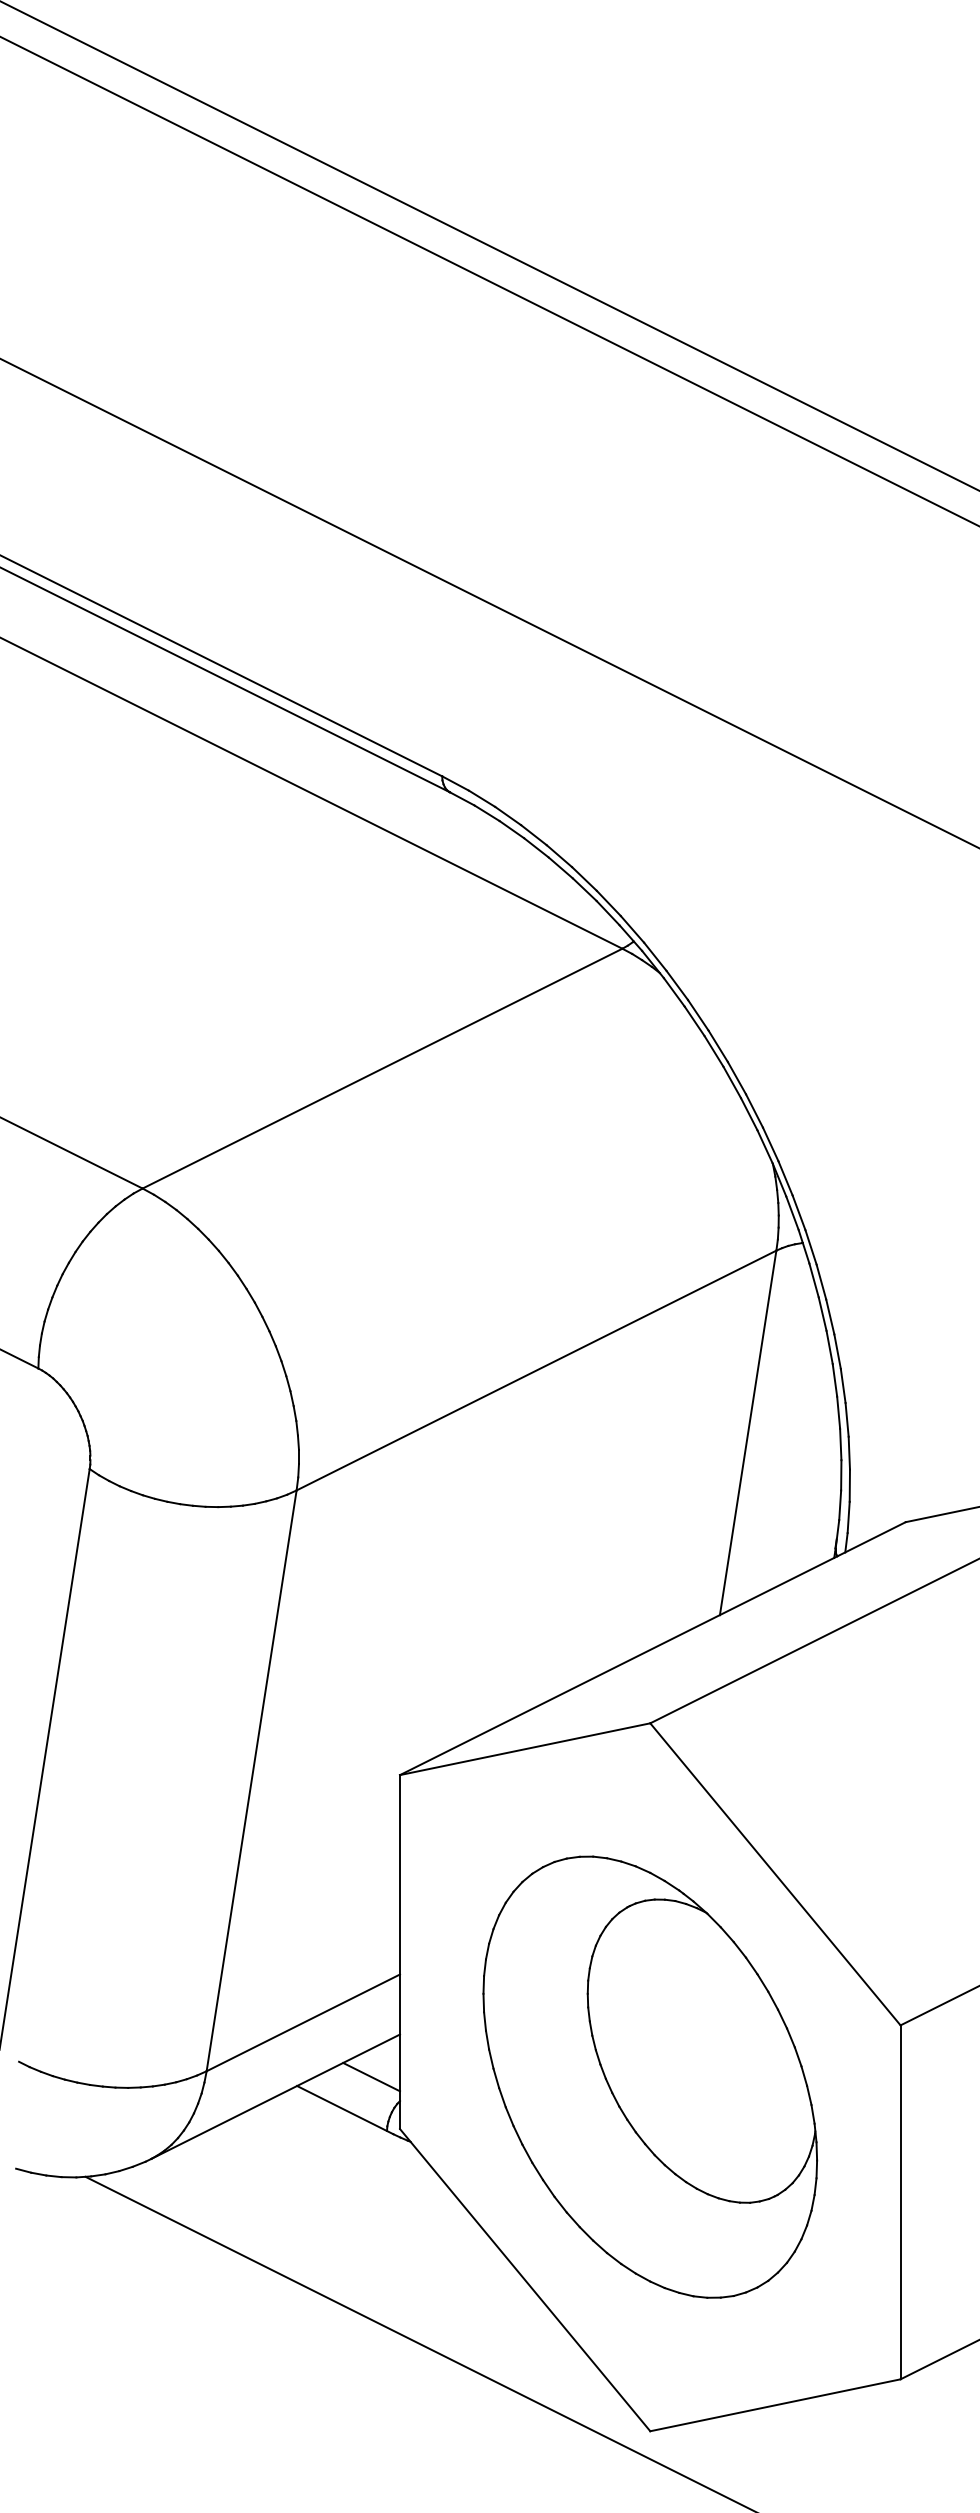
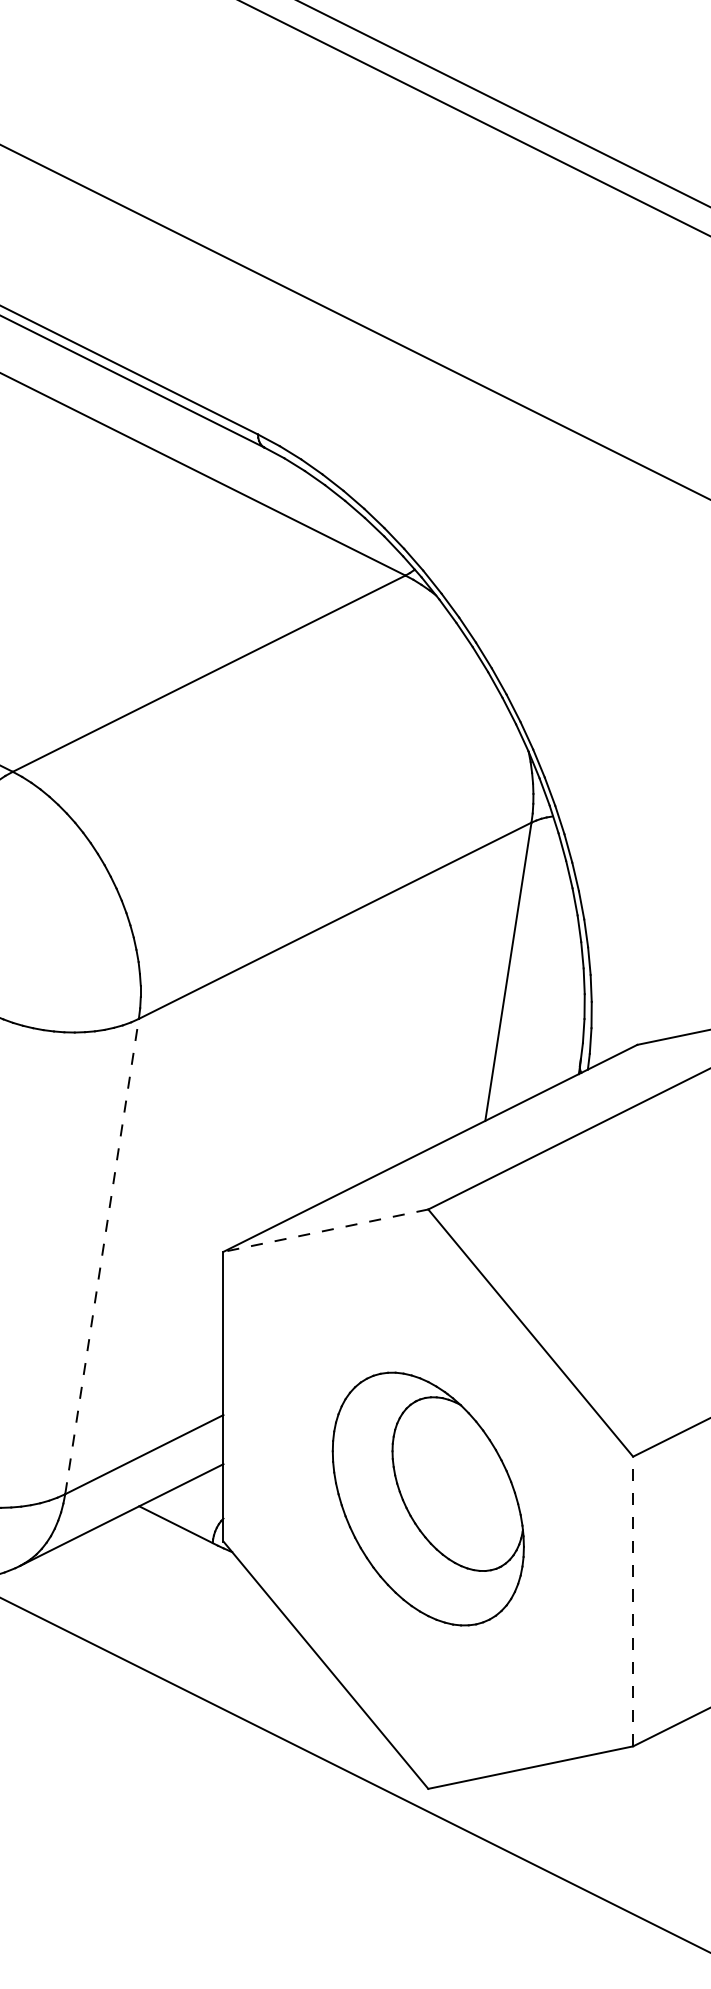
line: (525, 1749) -> (326, 1230), solid -> dashed
line: (251, 1780) -> (101, 1256), solid -> dashed
line: (371, 2076) -> (200, 1498), removed
part: (650, 2076) -> (428, 1498), size x0.7
line: (900, 2202) -> (633, 1601), solid -> dashed

